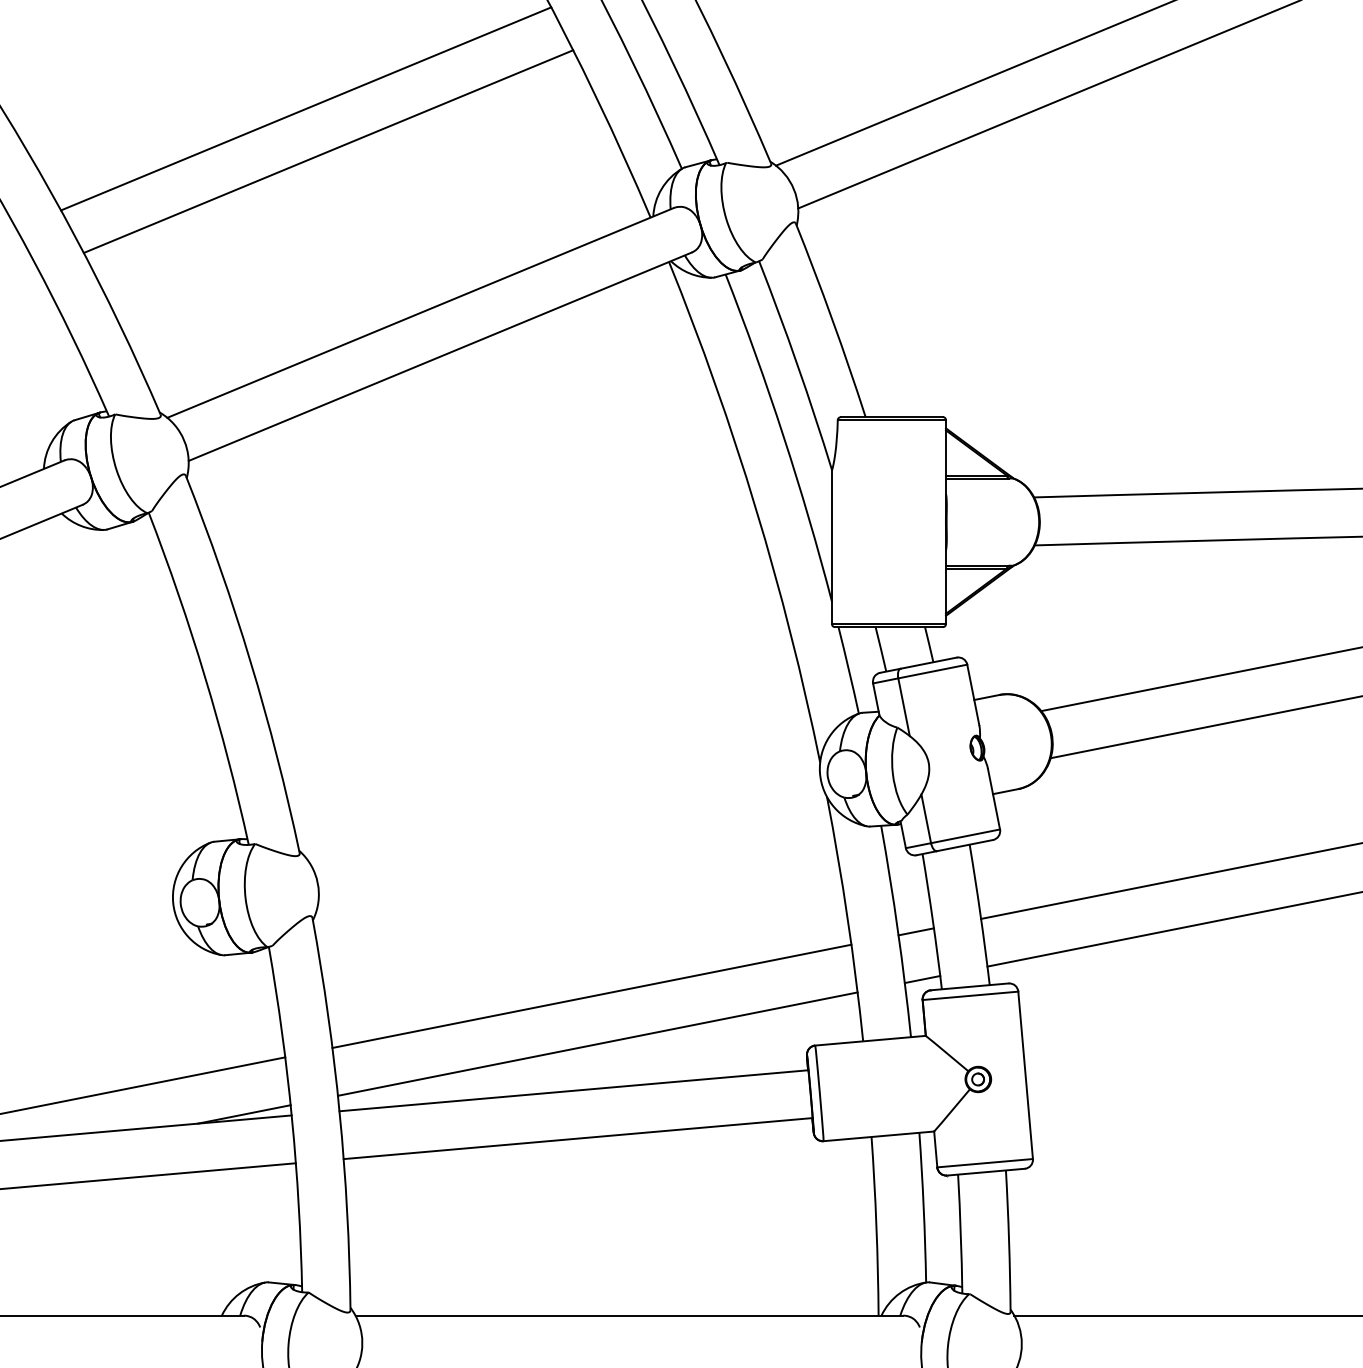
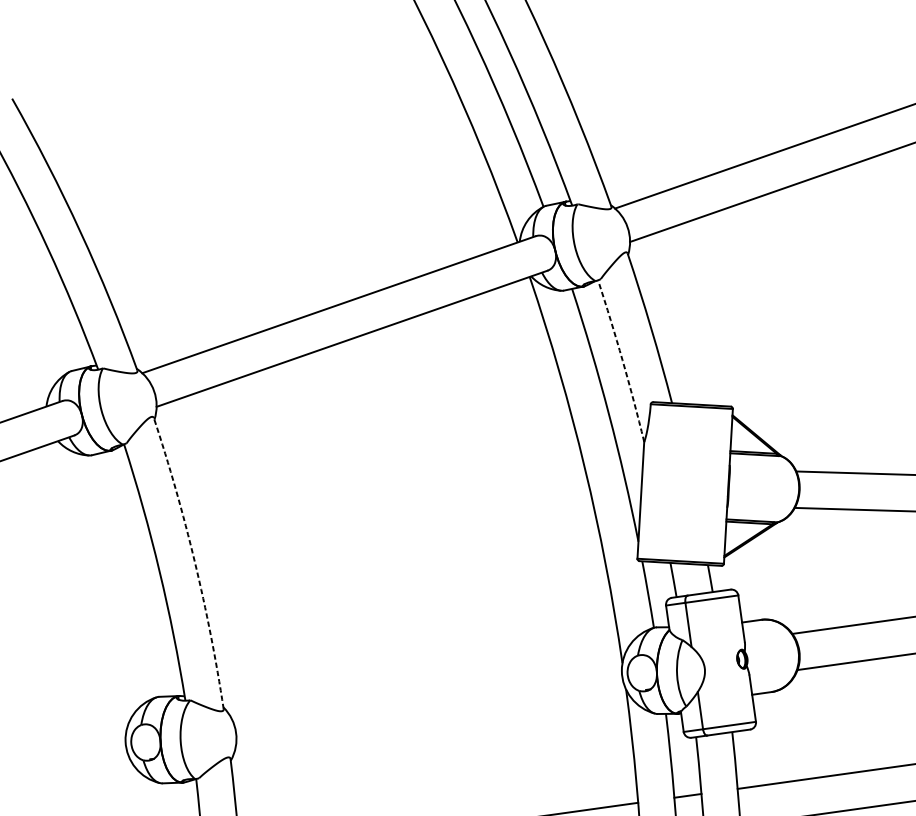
line: (306, 108) -> (261, 144), removed
line: (328, 151) -> (276, 178), removed
arc: (797, 364) -> (622, 360), solid -> dashed
arc: (250, 662) -> (194, 562), solid -> dashed

